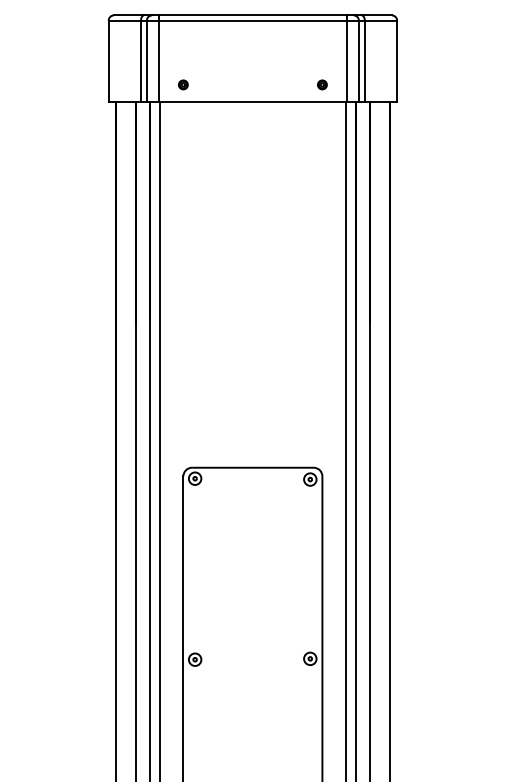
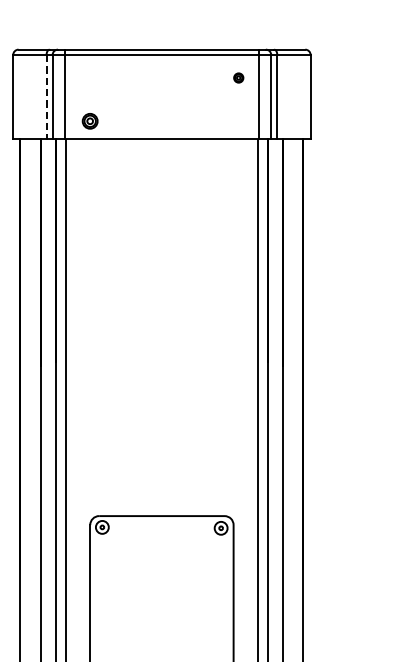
line: (141, 61) -> (47, 97), solid -> dashed
part: (183, 84) -> (90, 120), size x1.6
part: (322, 84) -> (238, 77), moved

